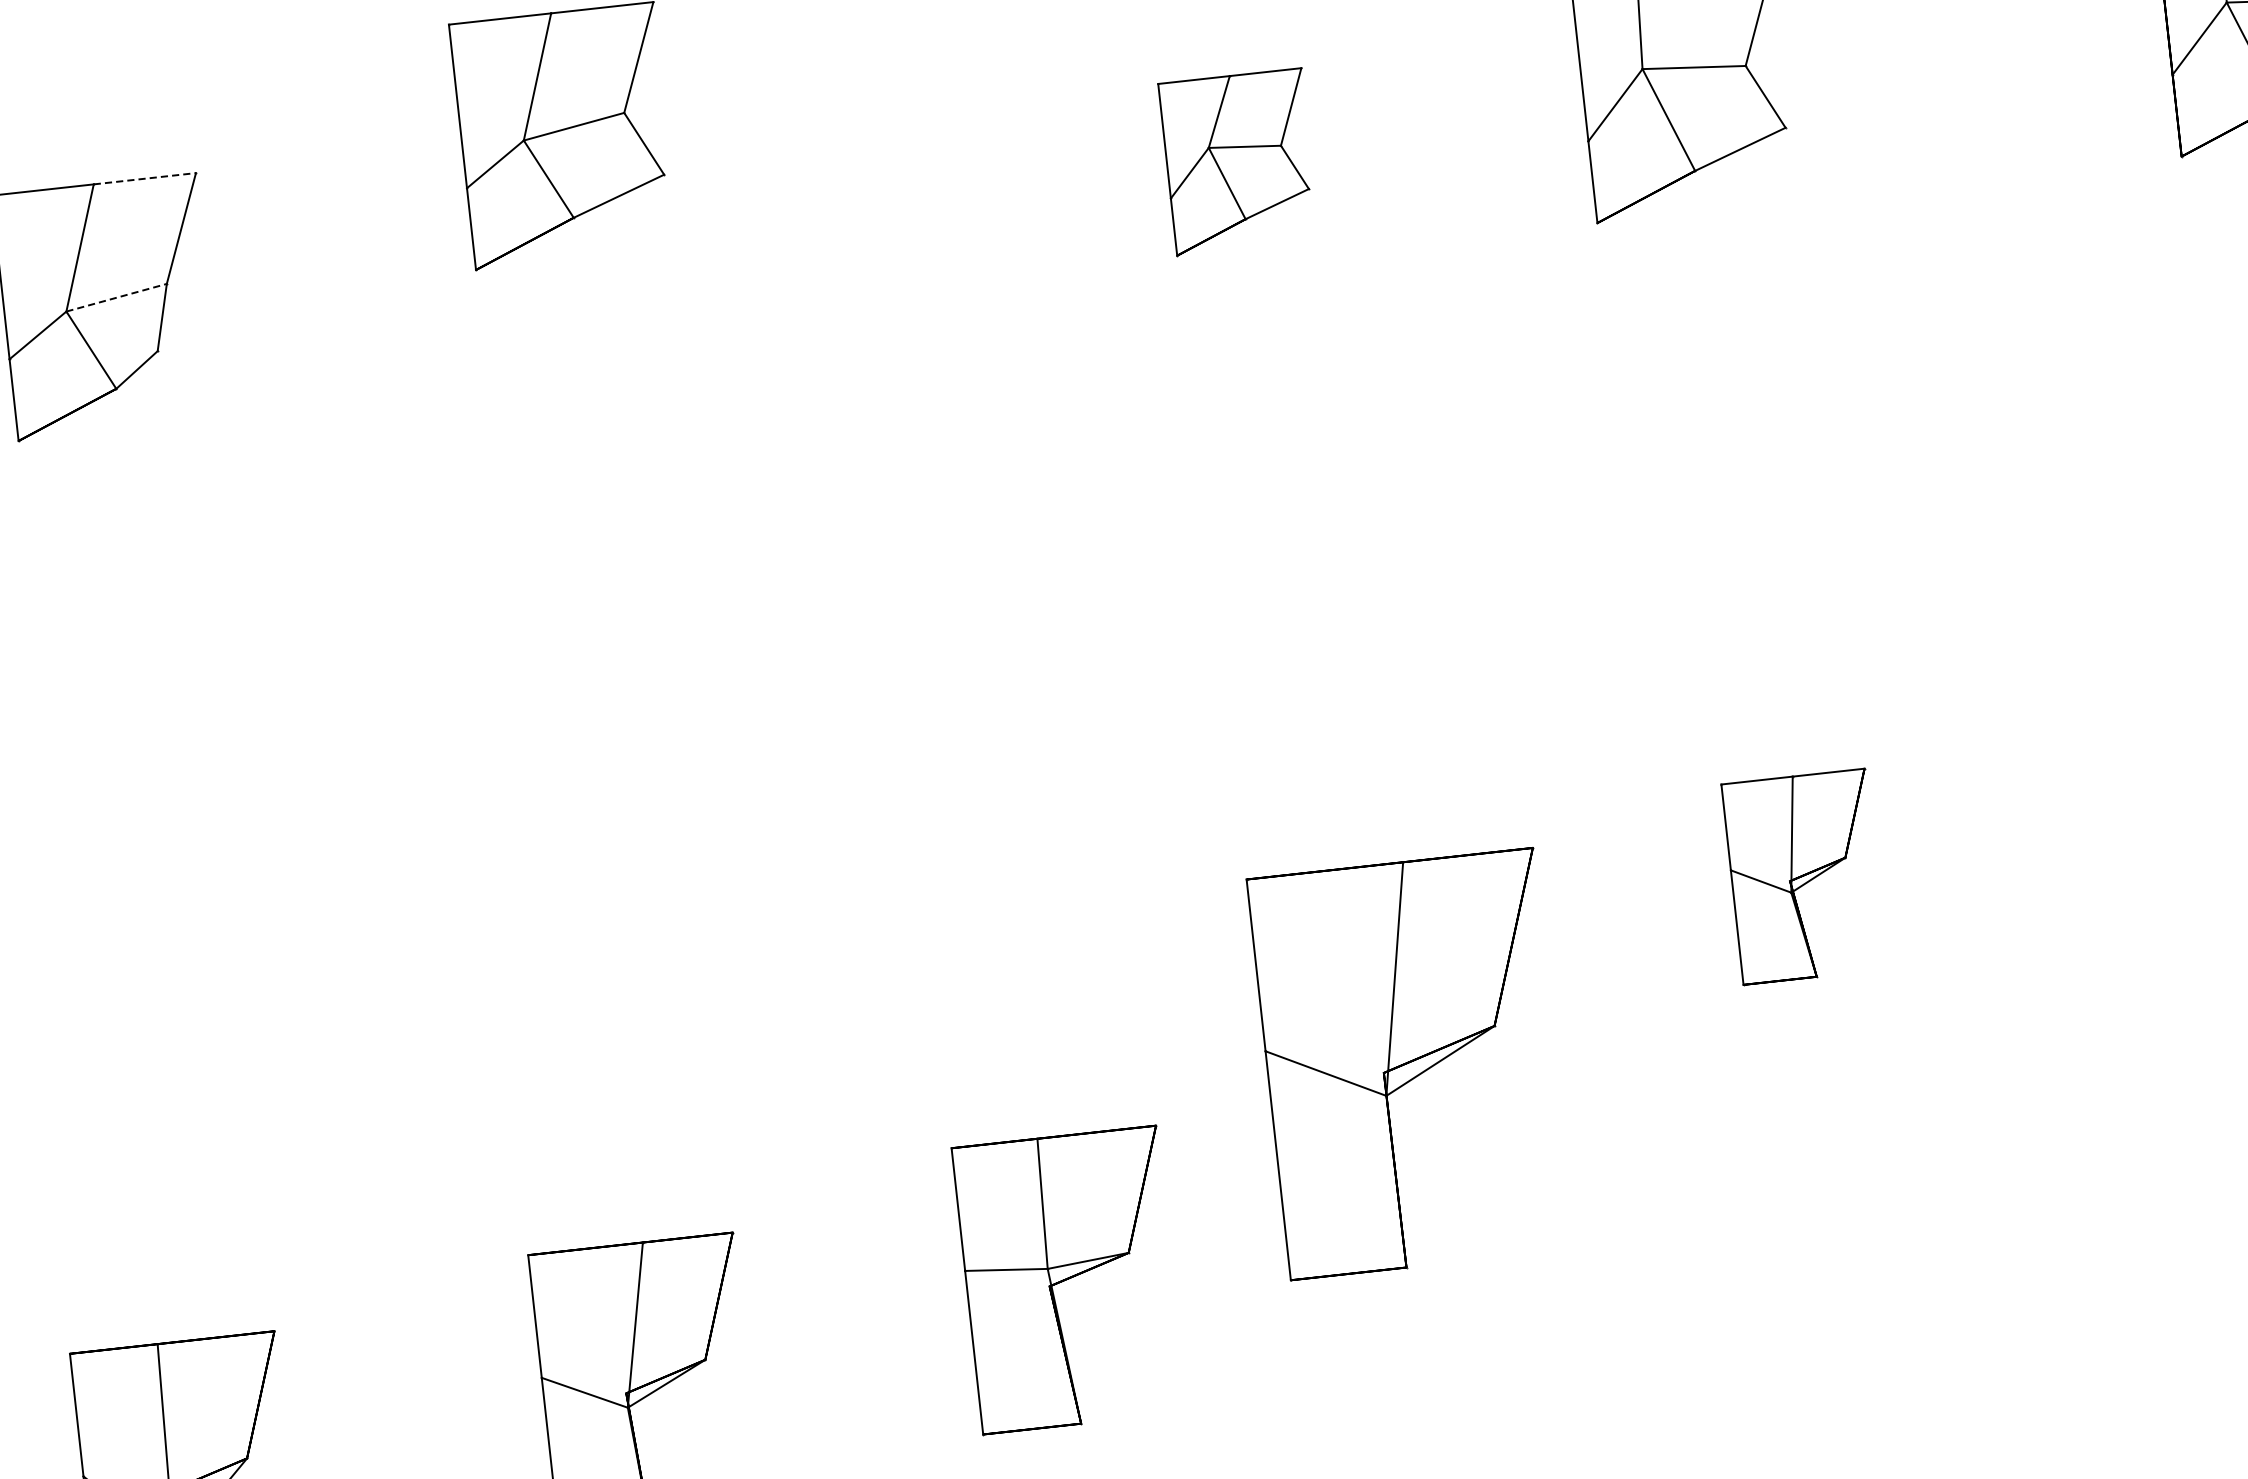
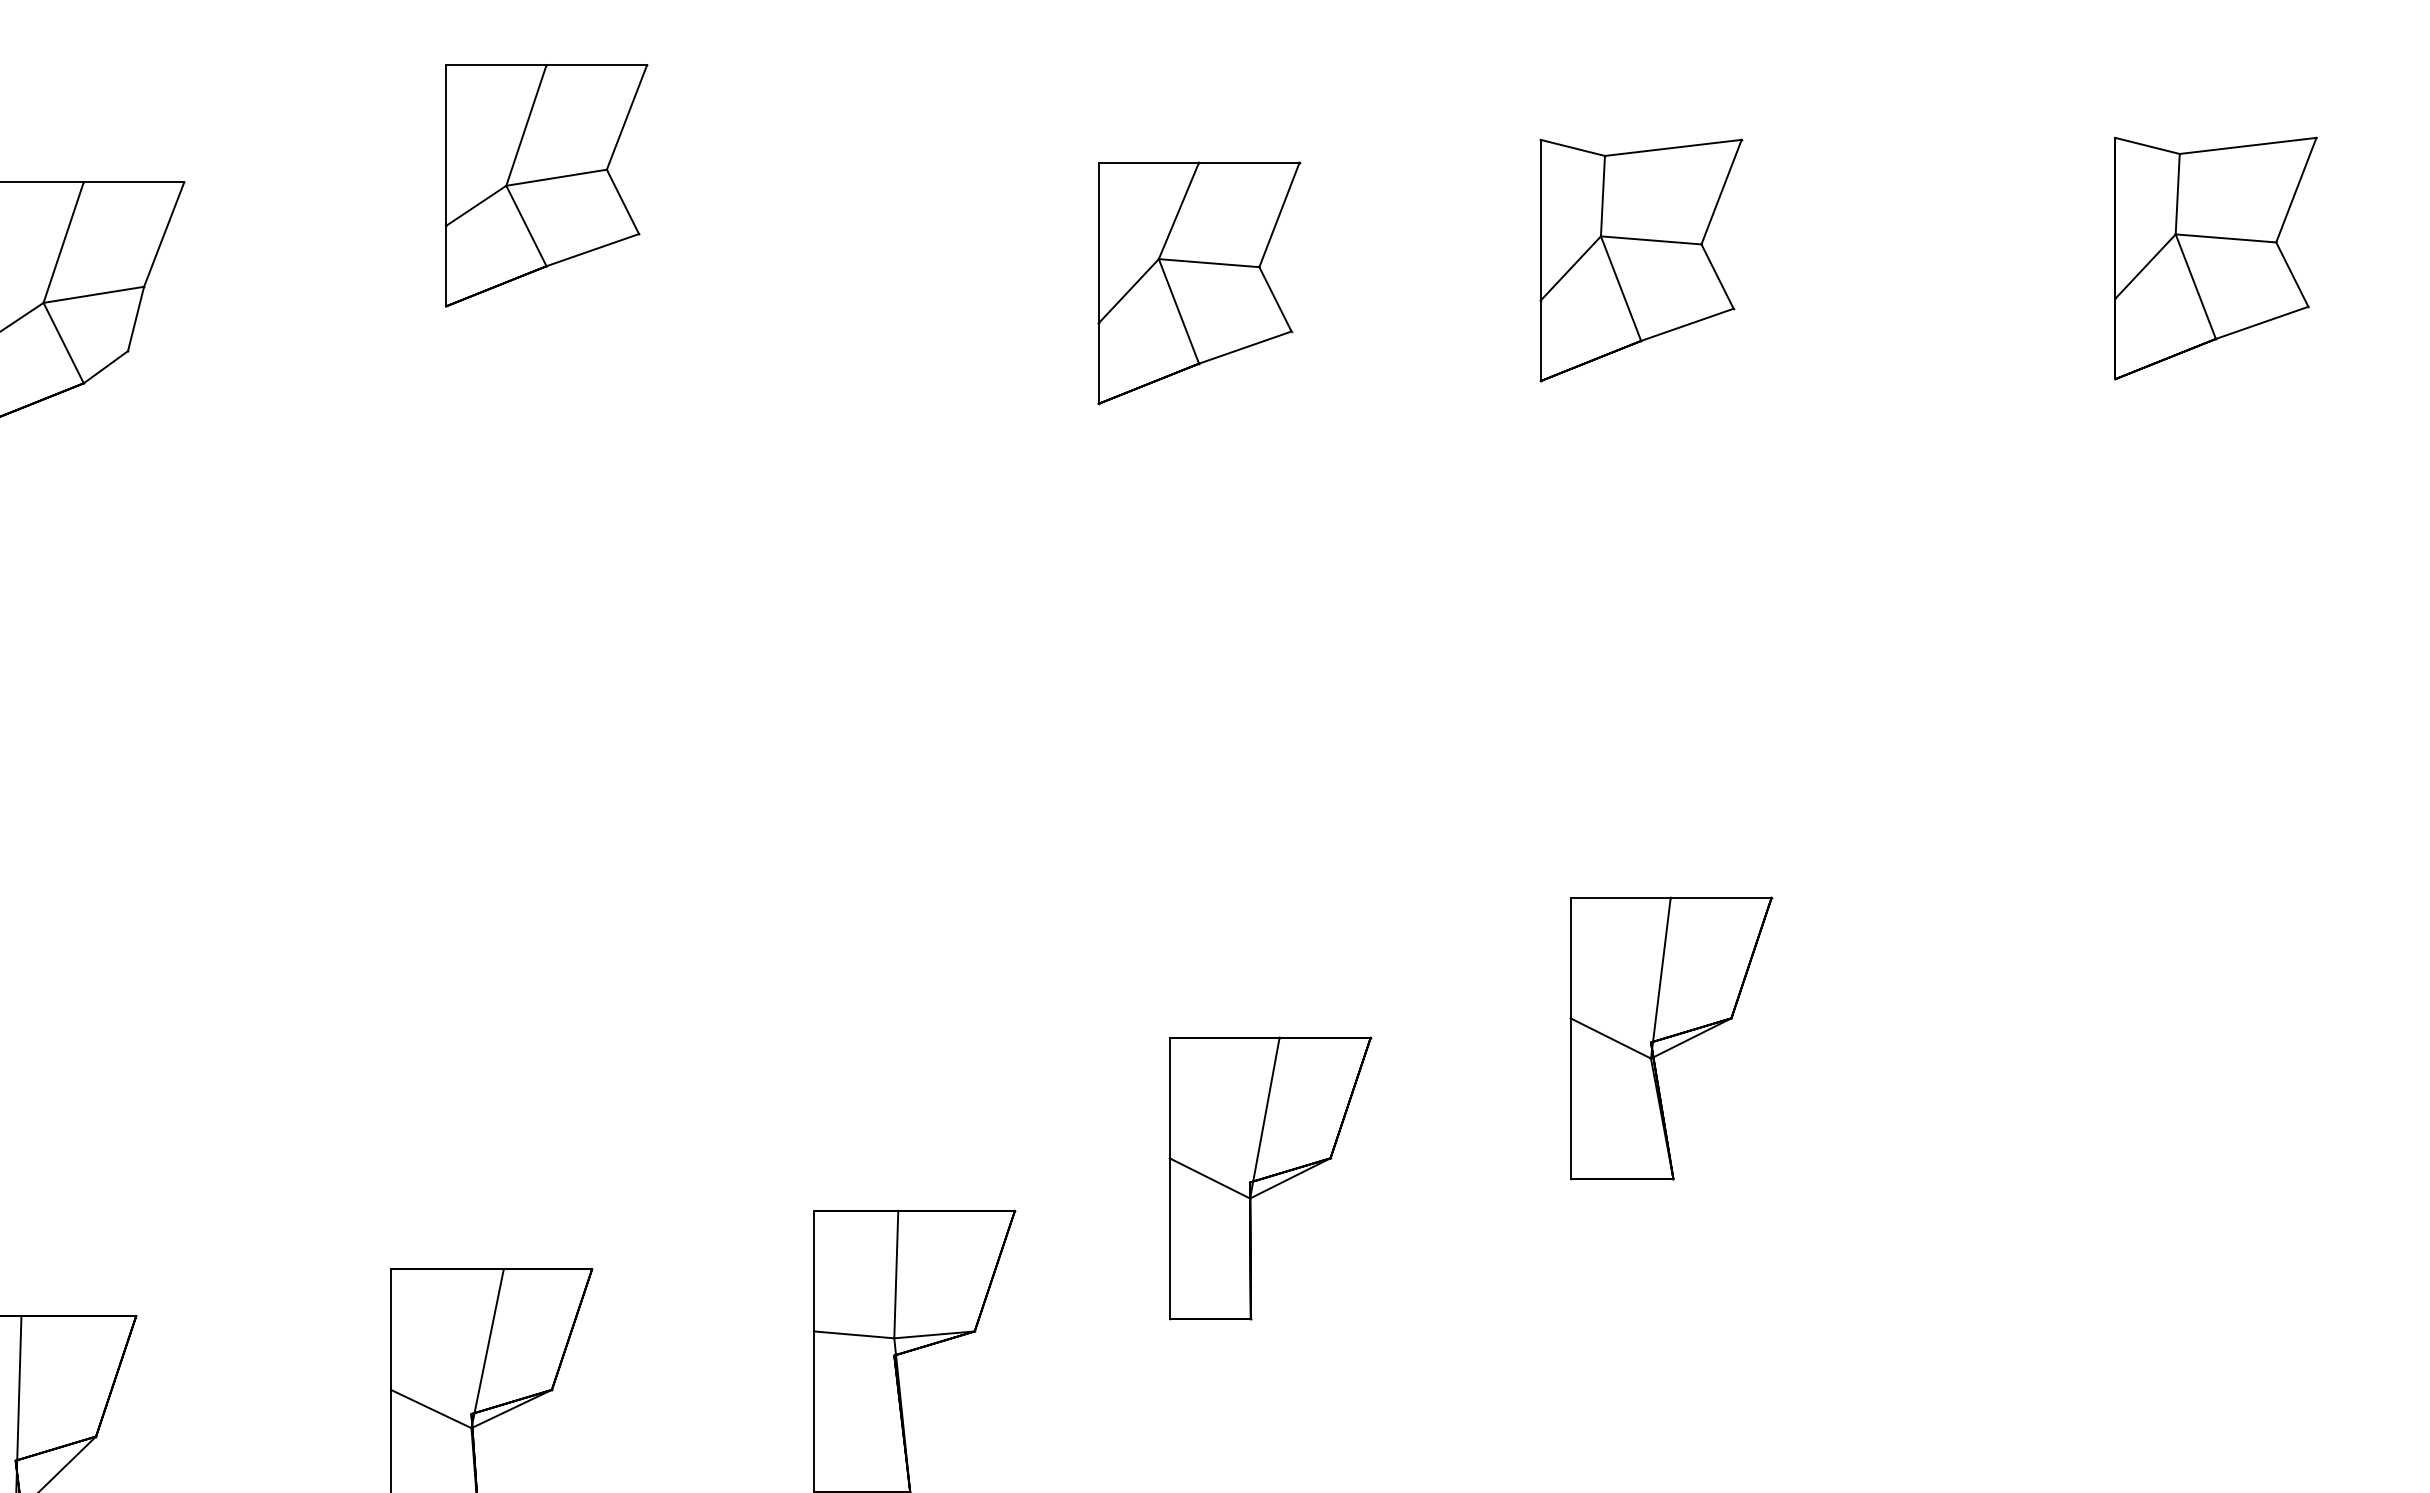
part: (1239, 162) -> (1199, 283), size x1.43
line: (145, 178) -> (134, 182), dashed -> solid
line: (116, 297) -> (93, 294), dashed -> solid
part: (1804, 876) -> (1671, 1038), size x1.43
part: (1412, 1064) -> (1270, 1178), size x0.71

